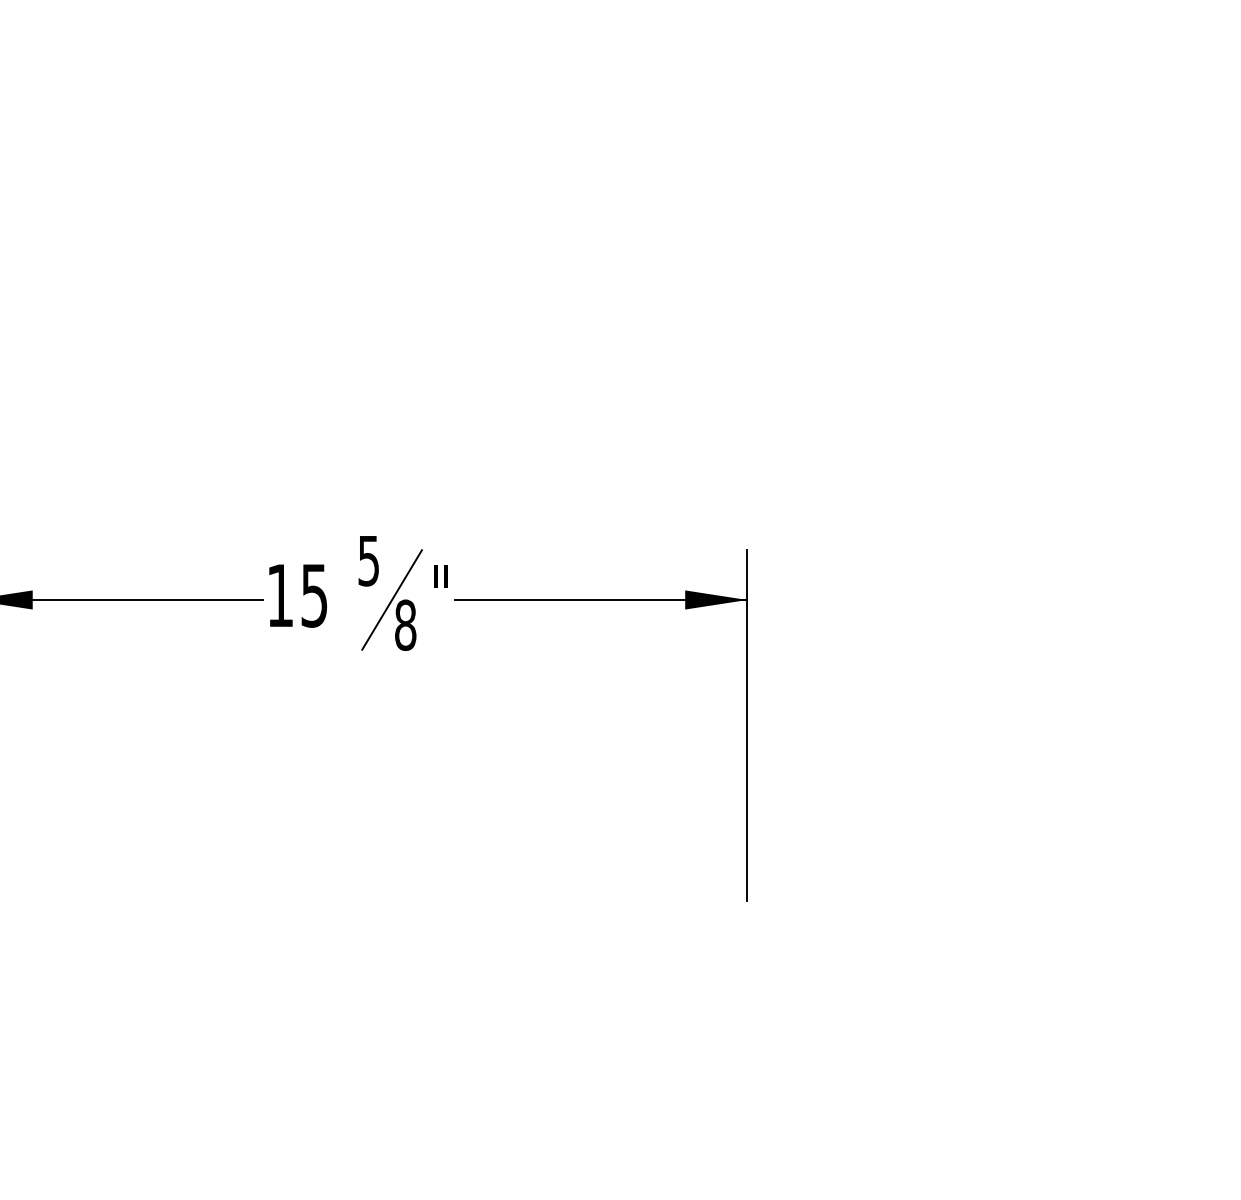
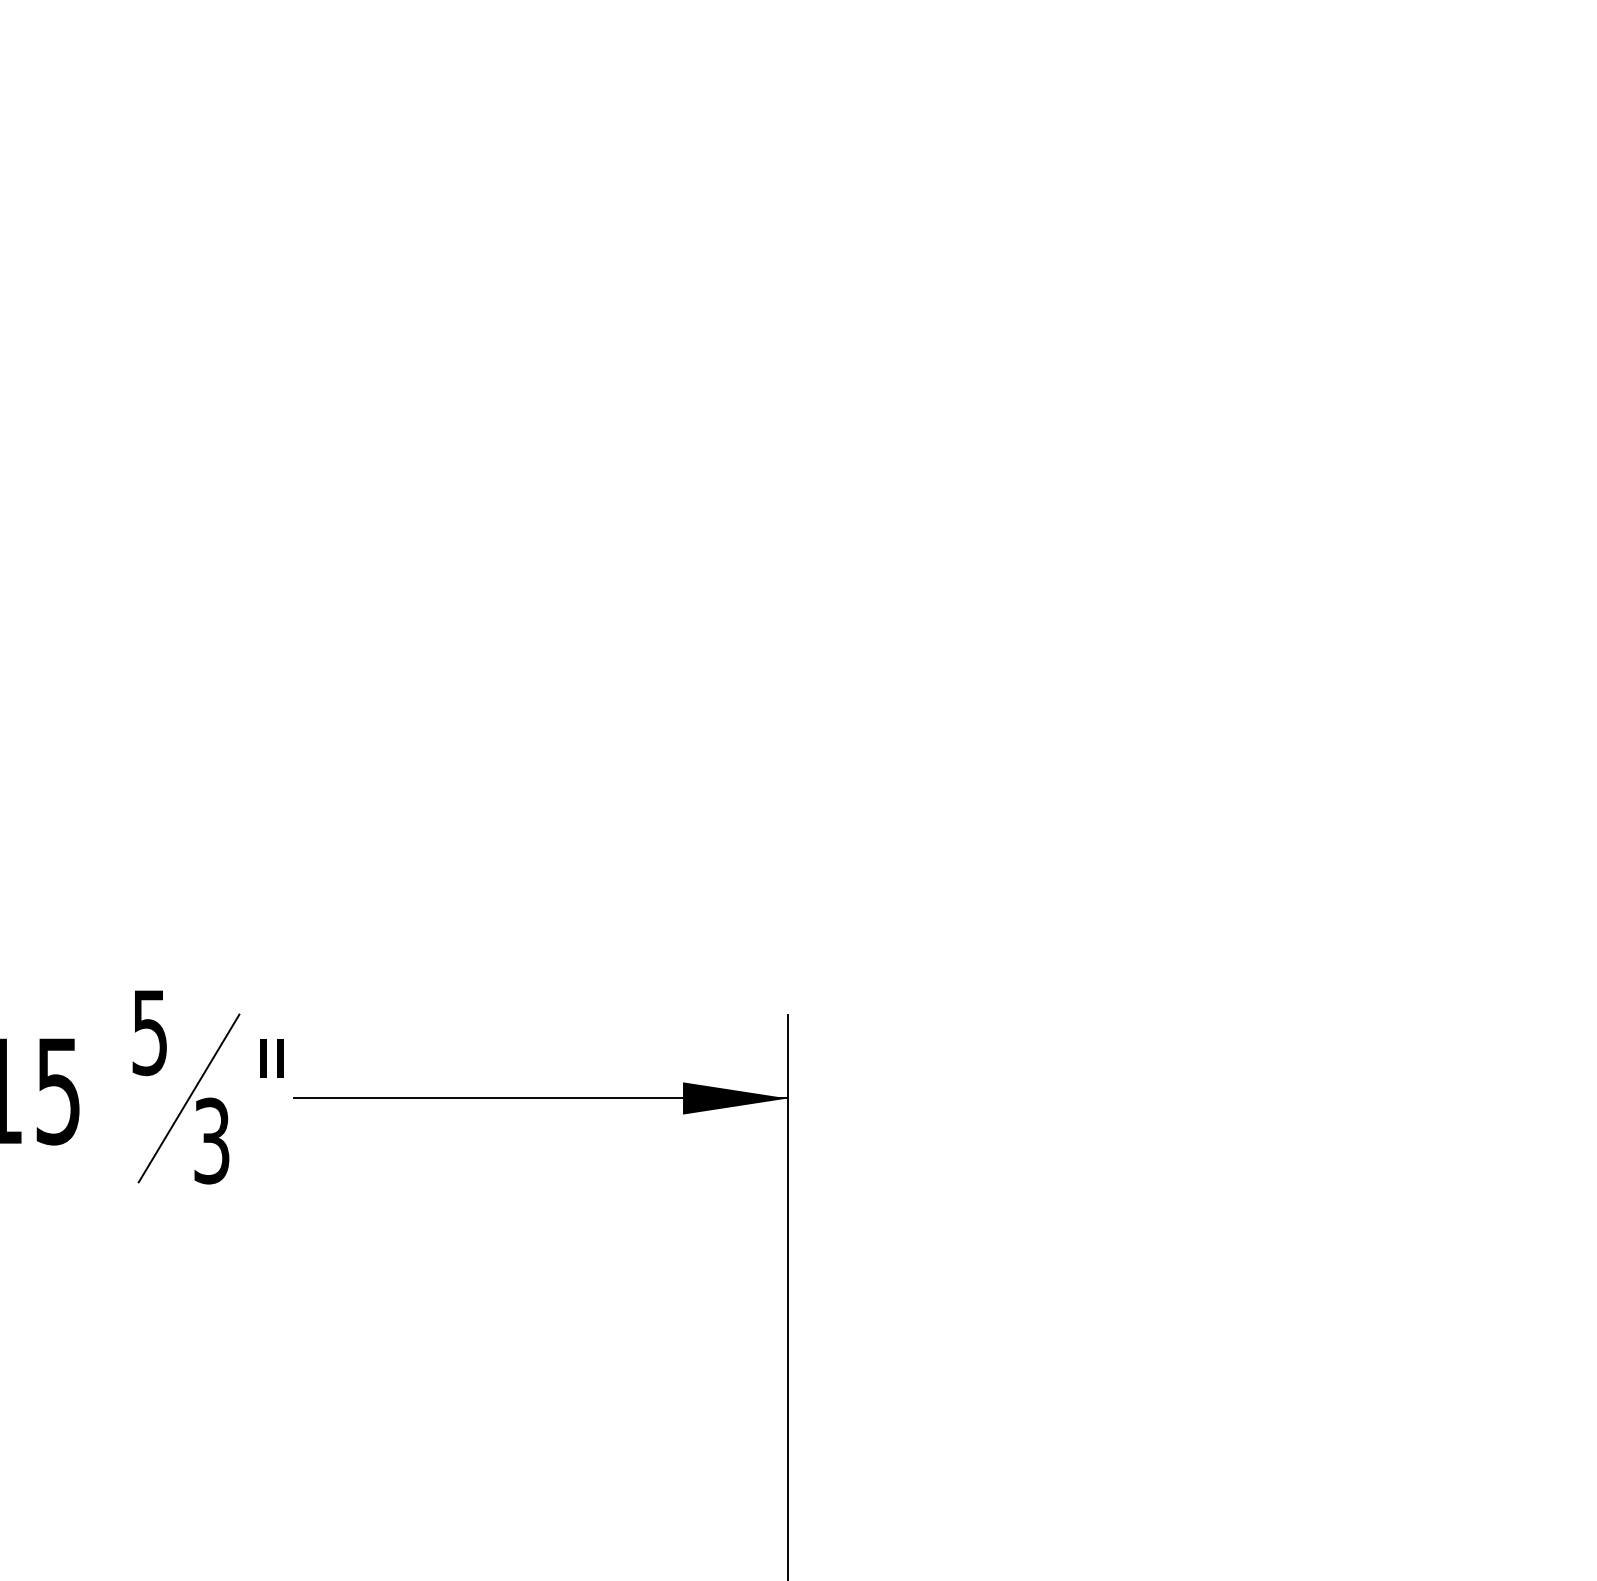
text: (405, 624) -> (211, 1139), 8 -> 3

